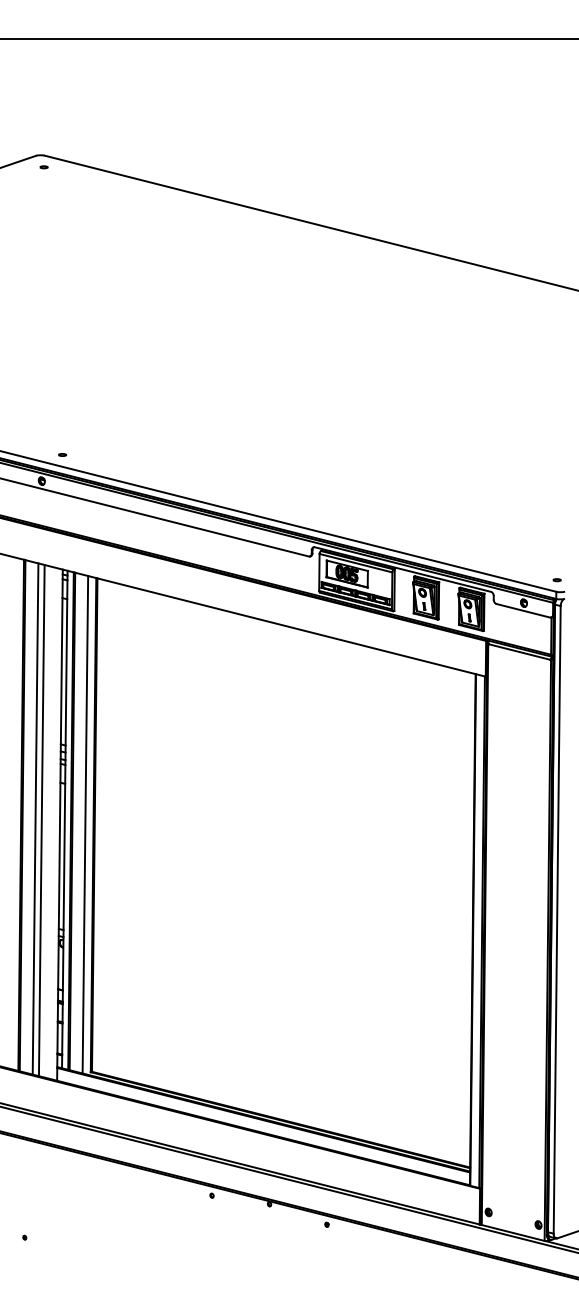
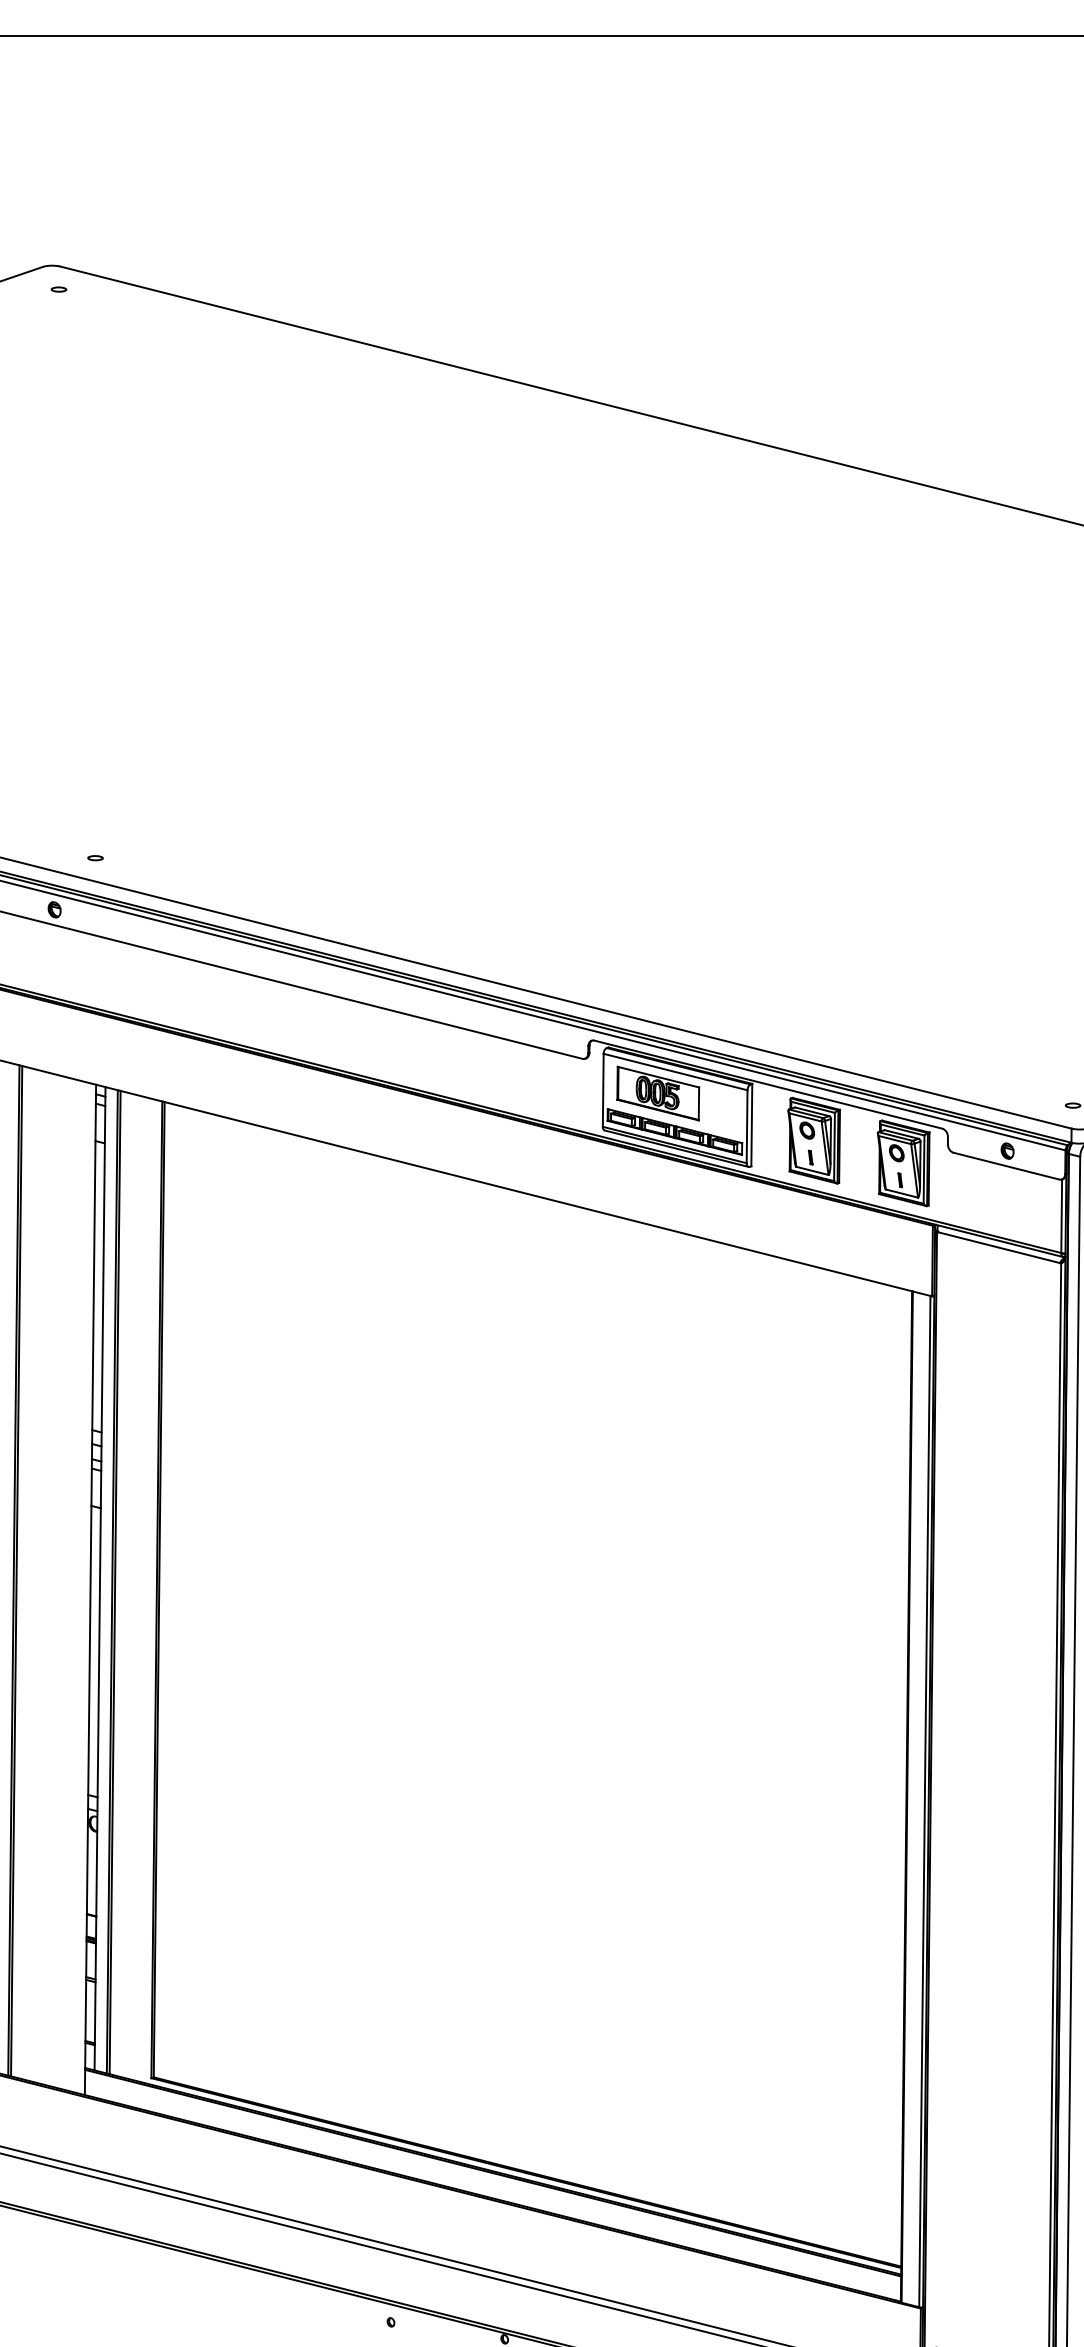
line: (35, 818) -> (42, 1576), removed
line: (41, 820) -> (53, 1580), removed
line: (85, 824) -> (140, 1588), removed

